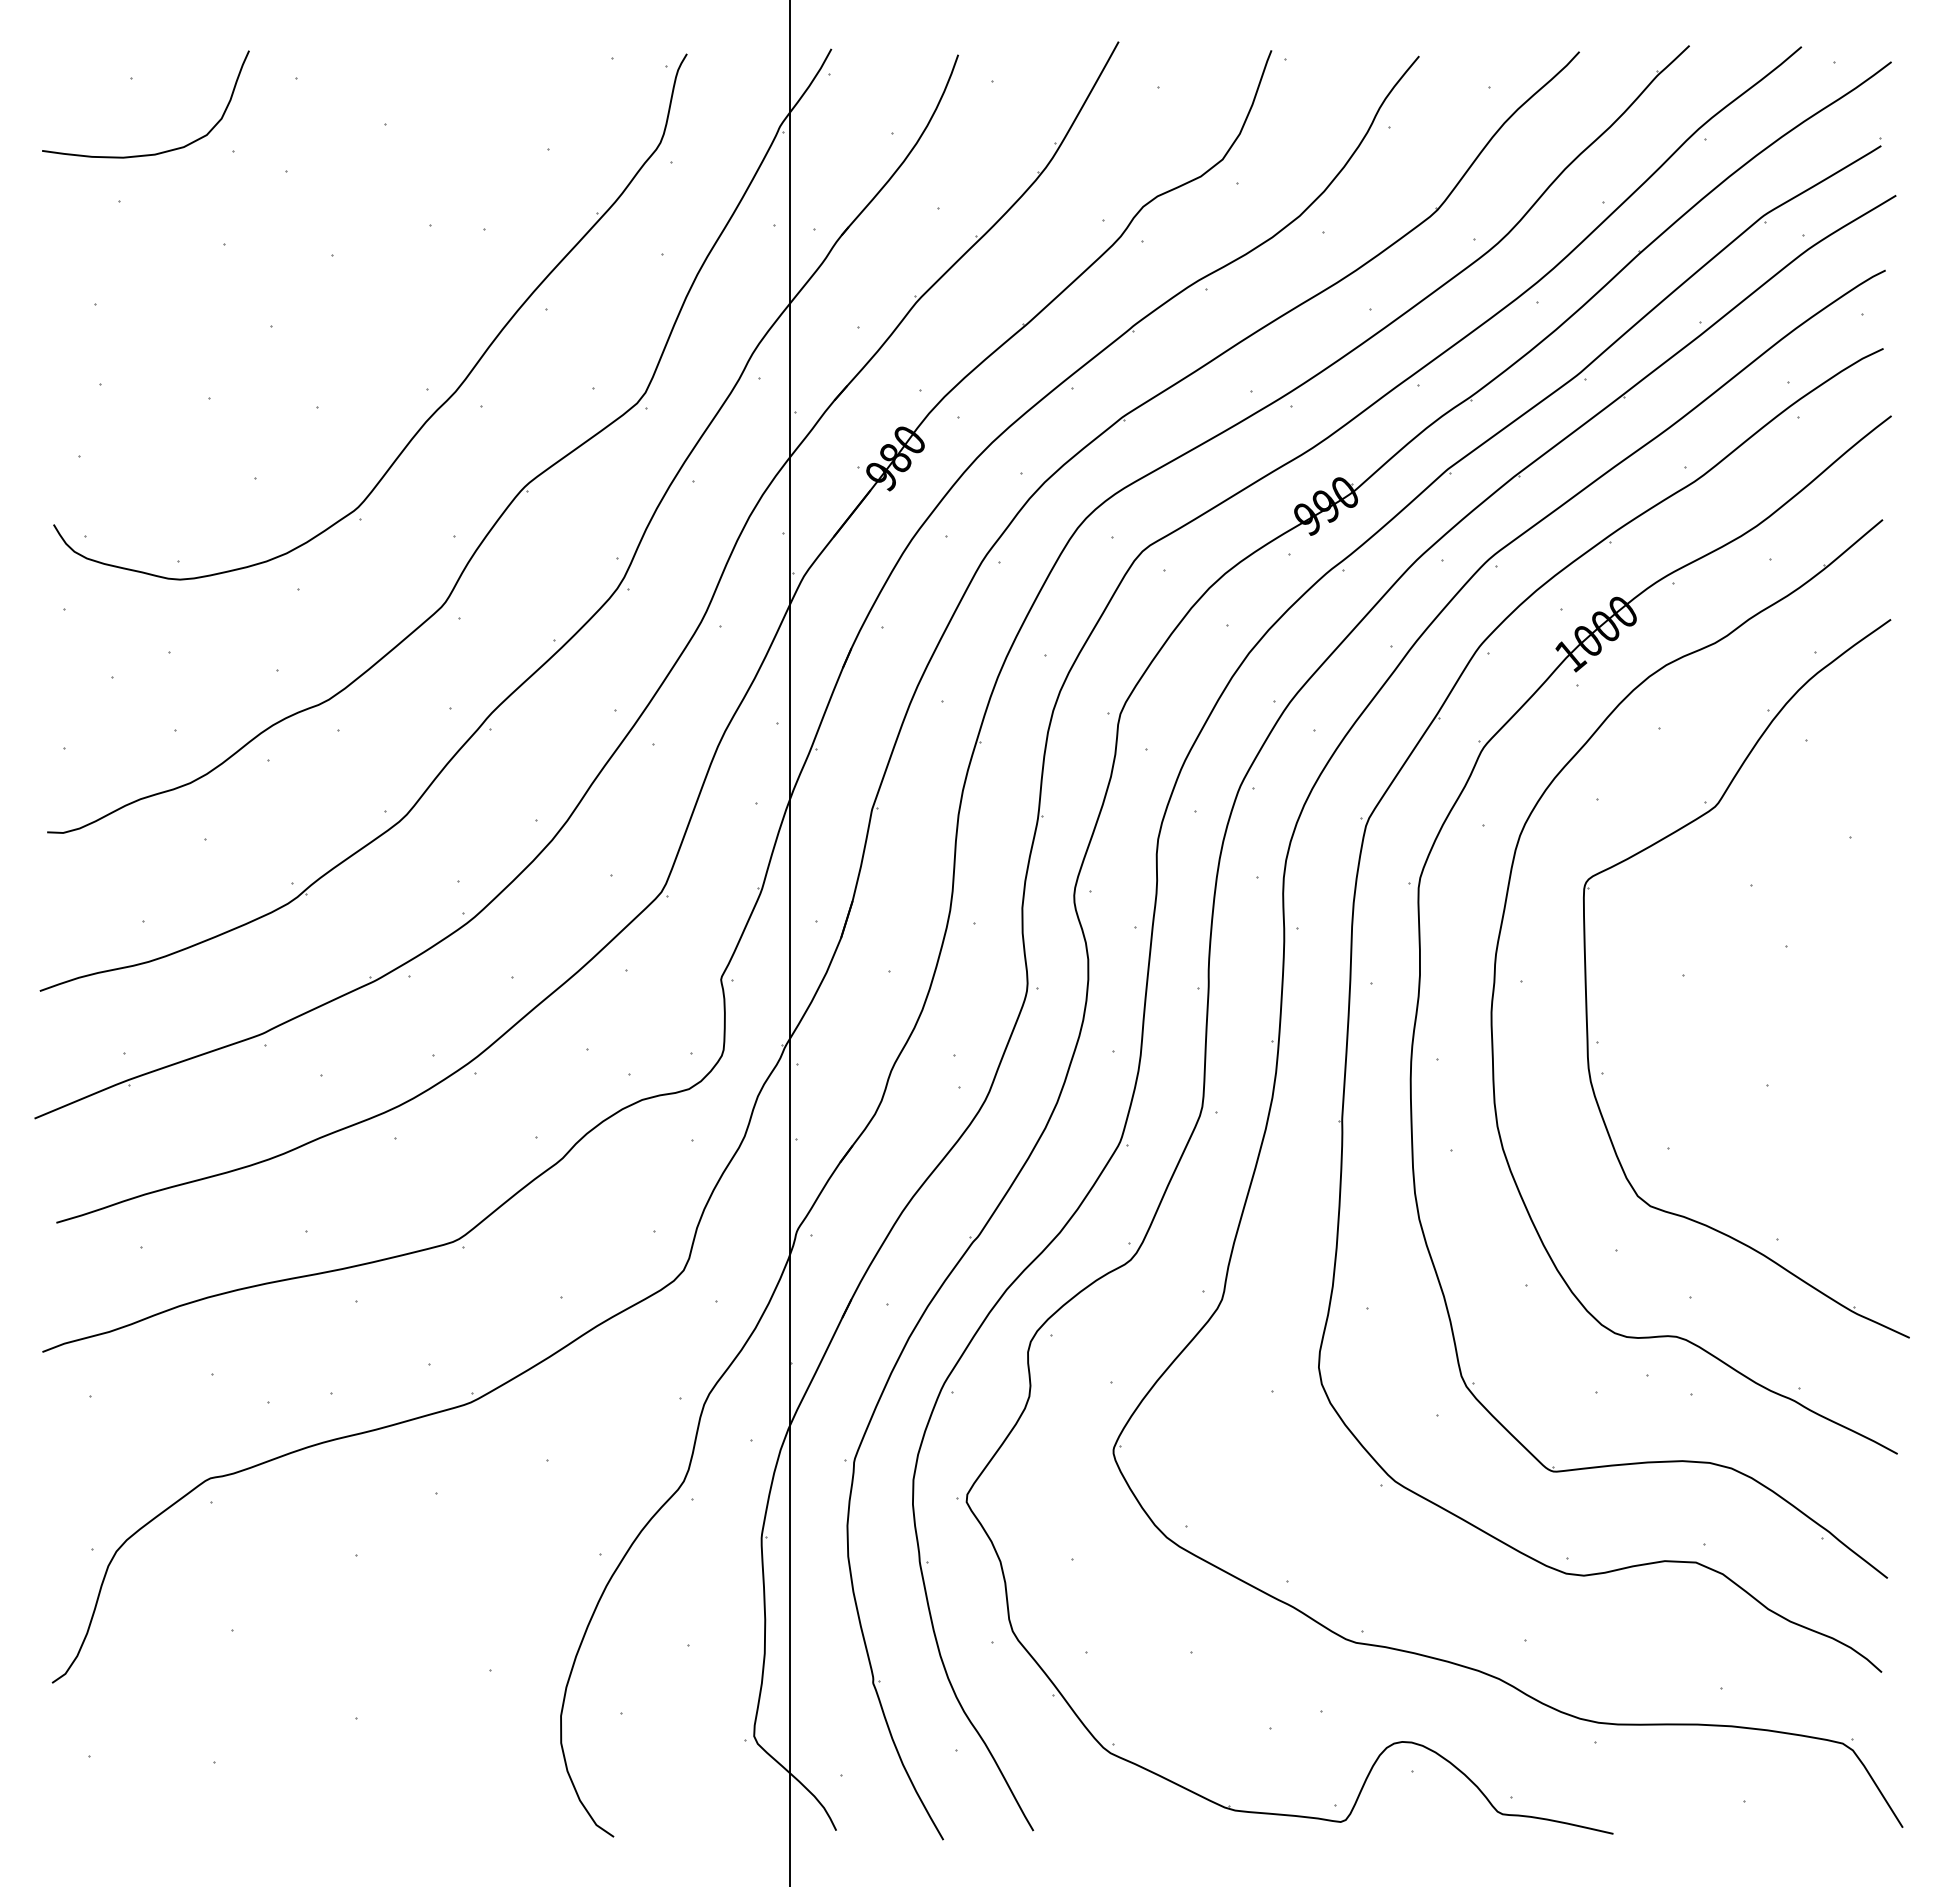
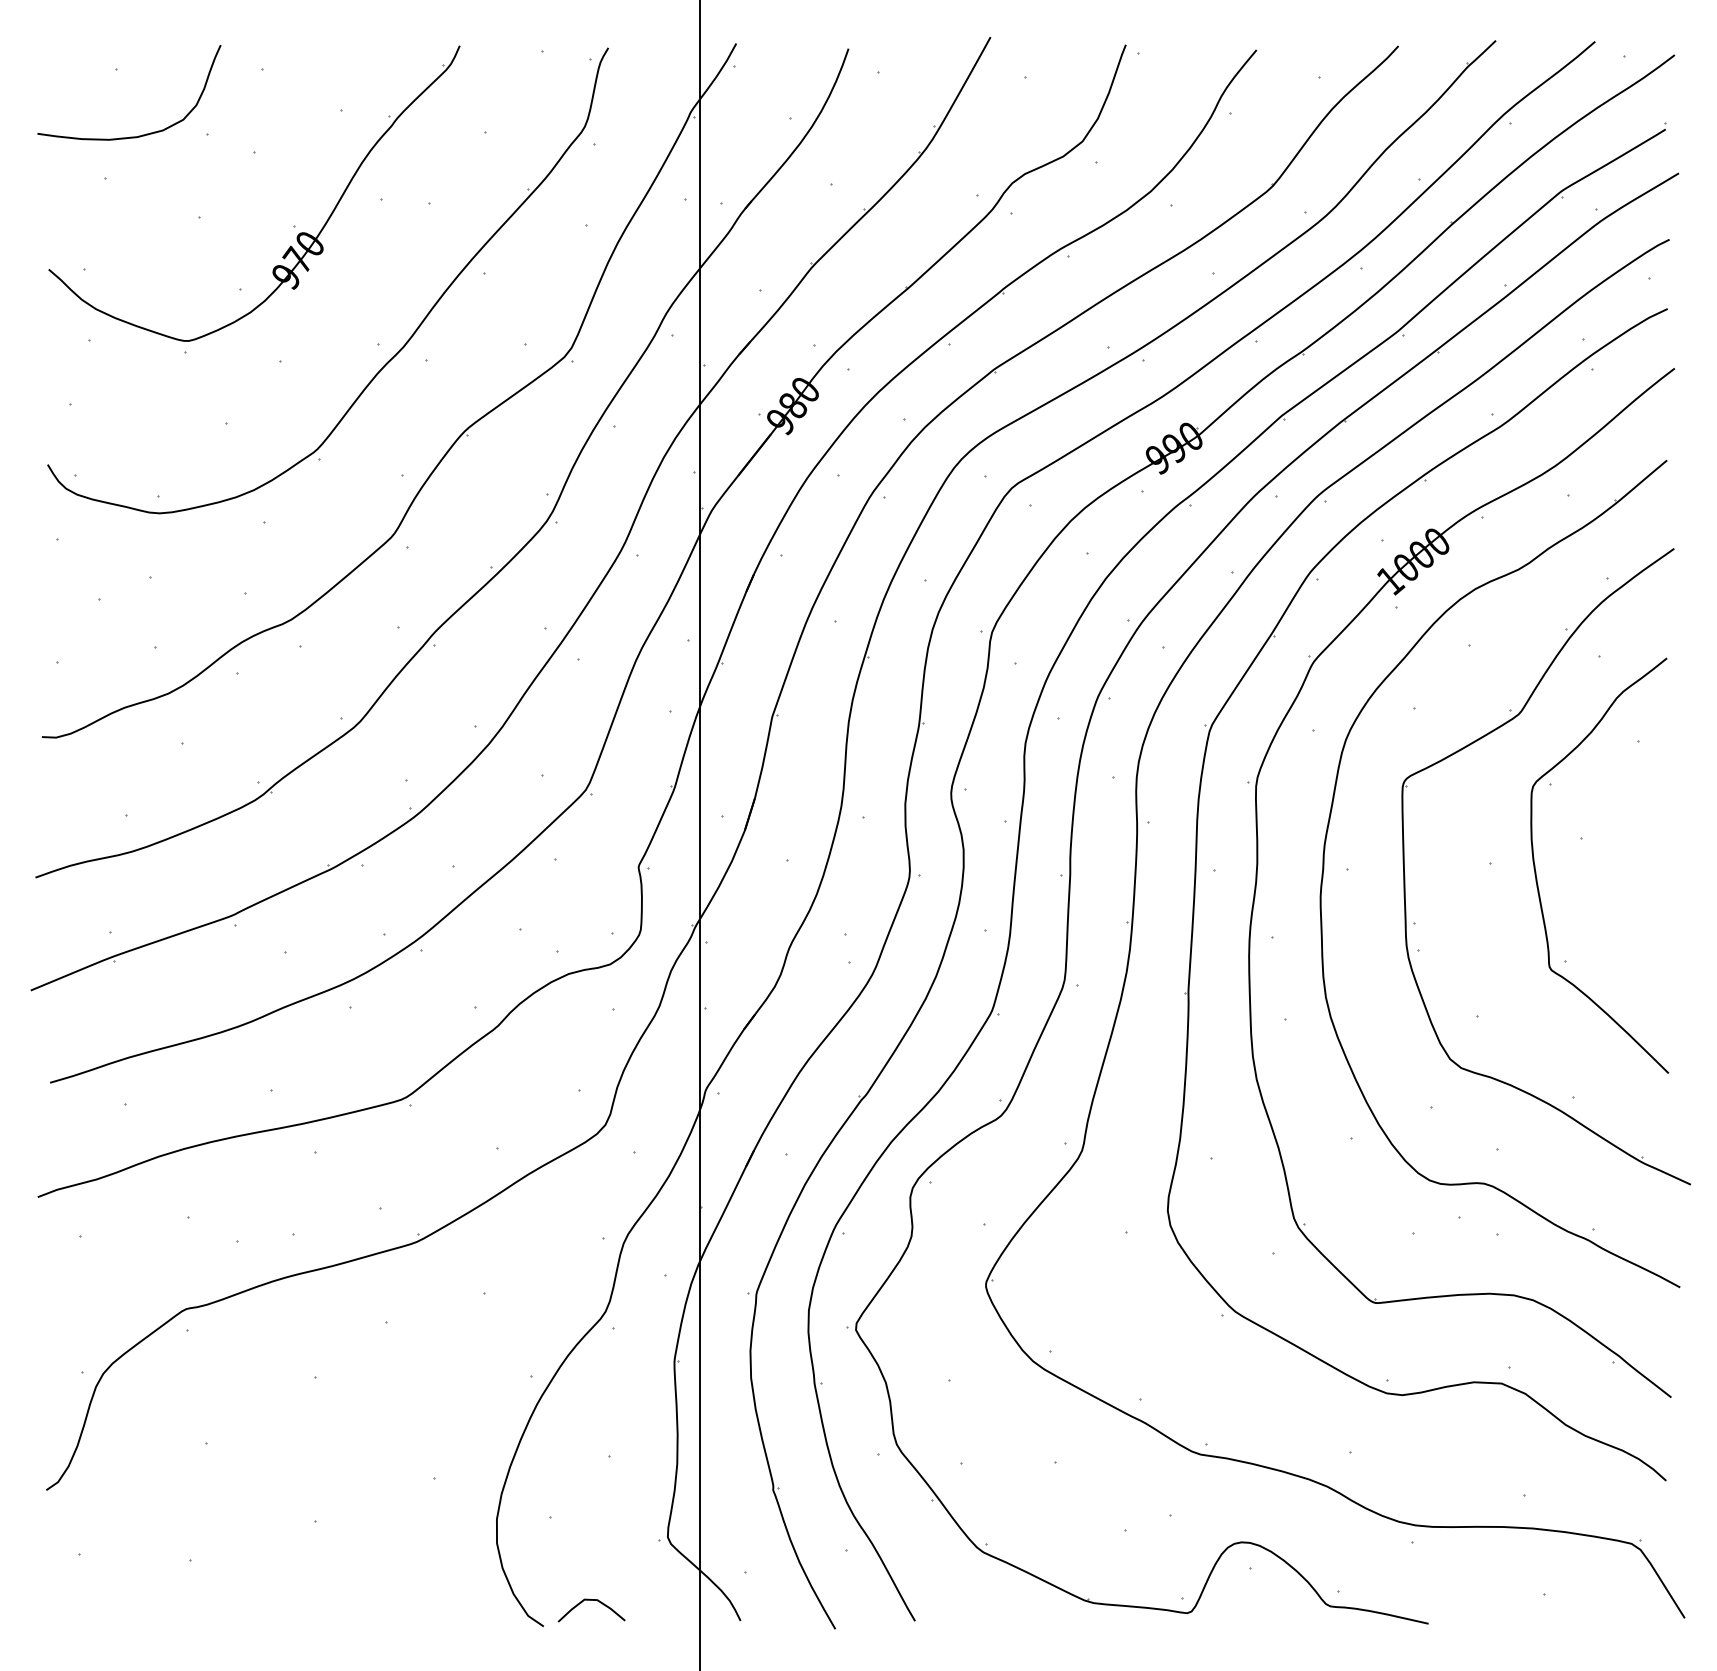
part: (335, 265) -> (297, 235), added
curve: (1735, 986) -> (1536, 873), added
curve: (668, 1807) -> (592, 1600), added

